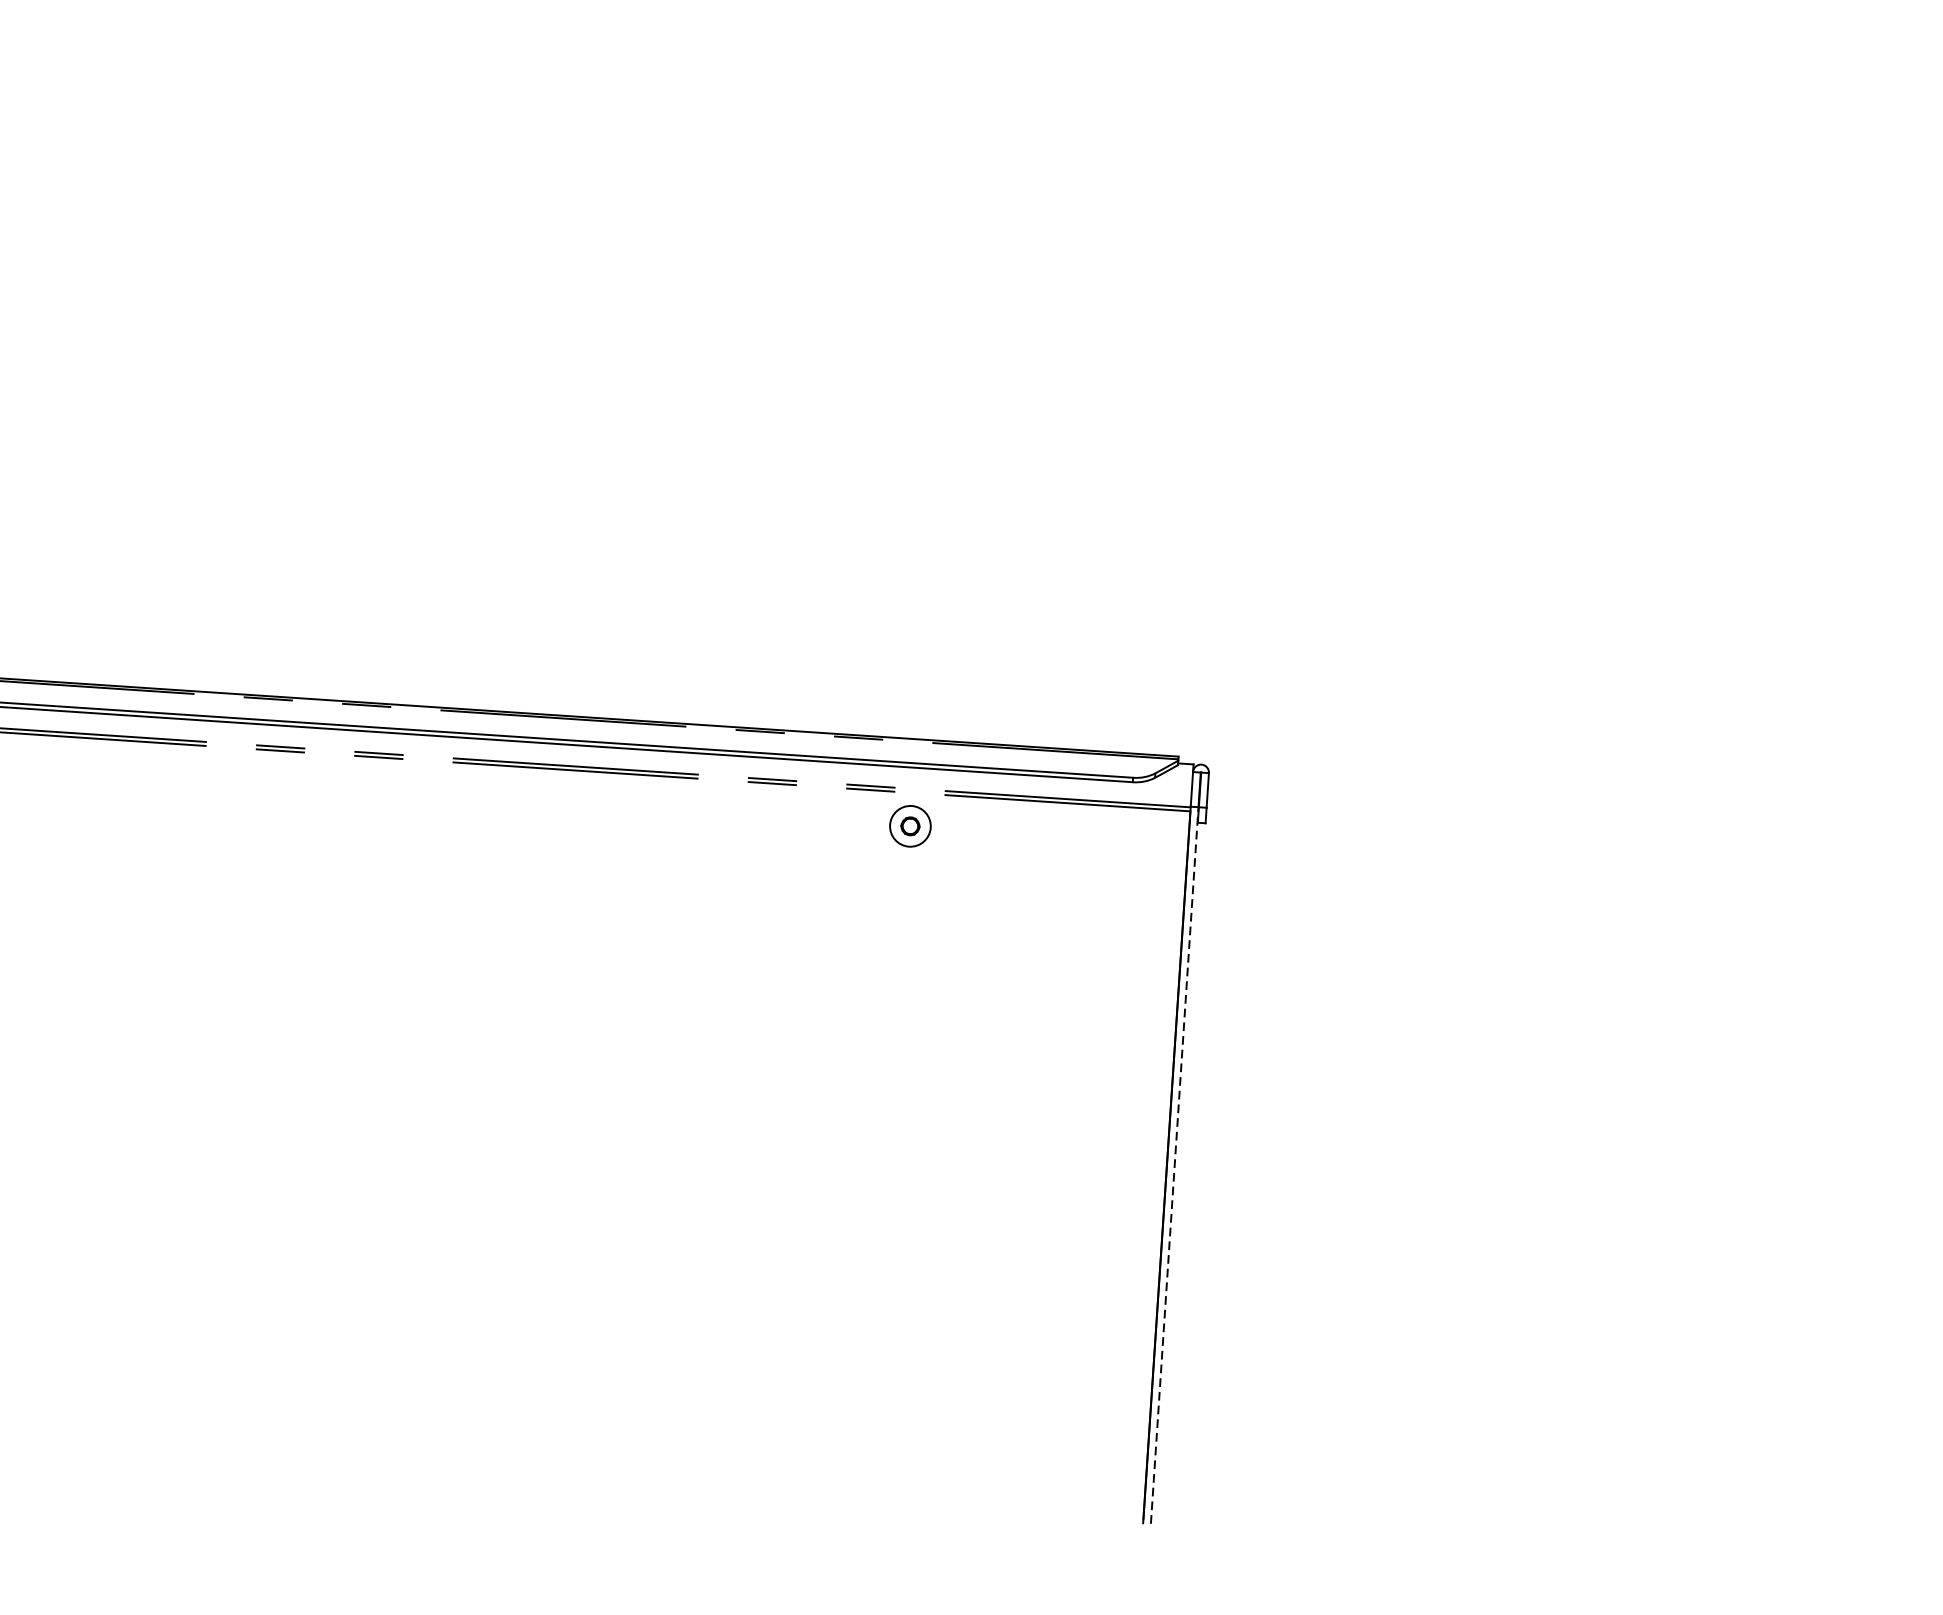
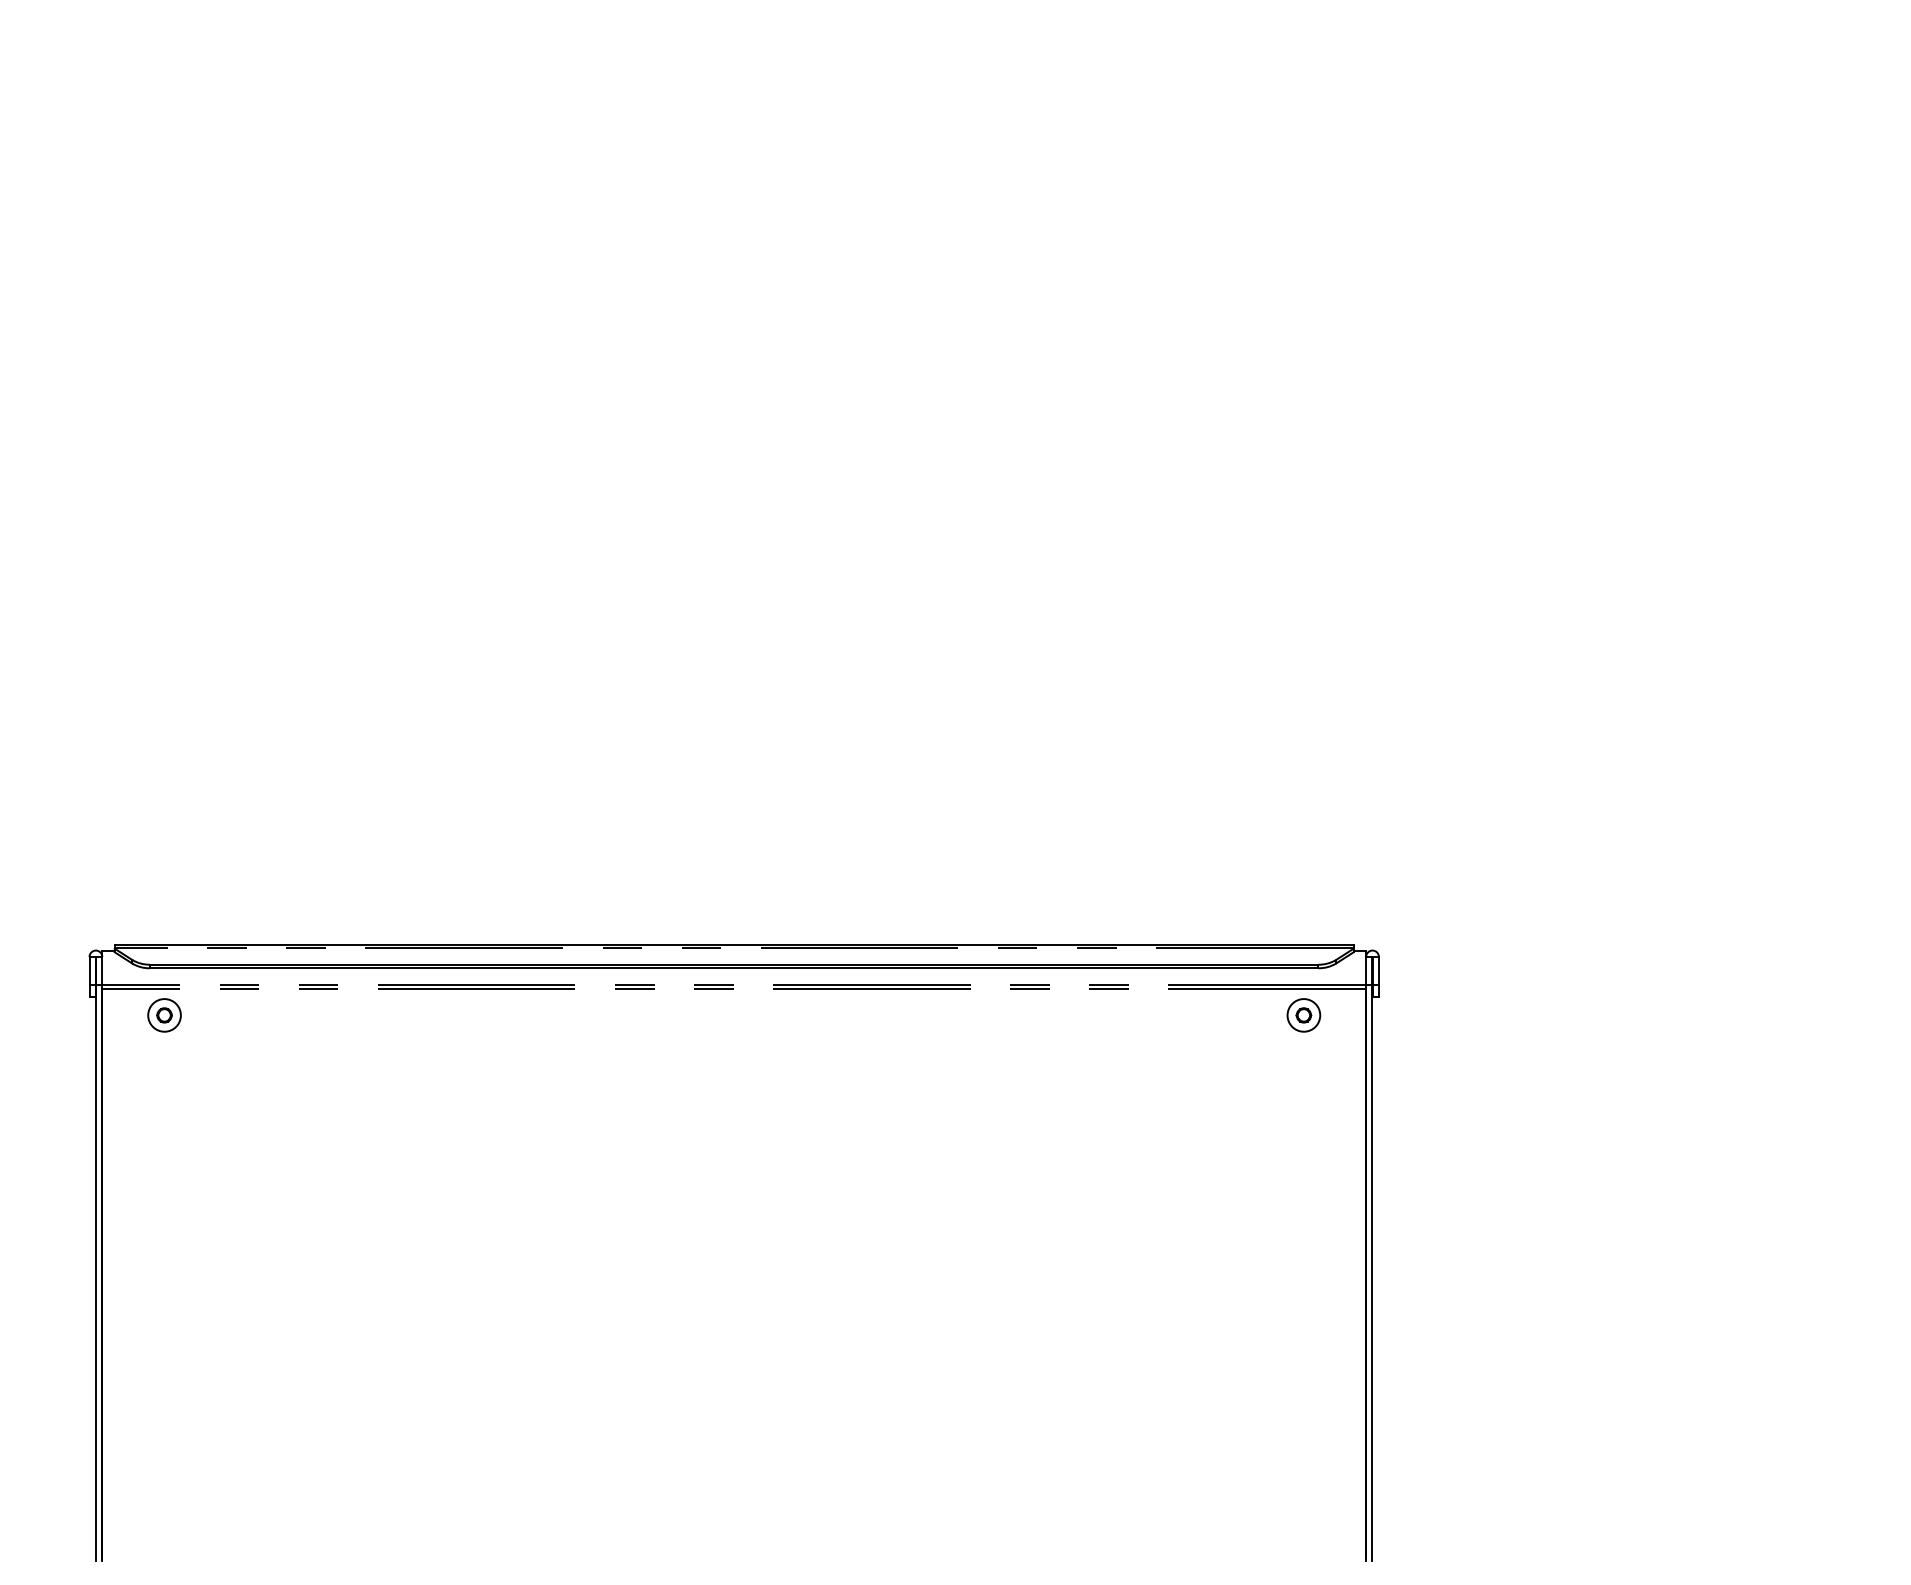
part: (909, 826) -> (1303, 1015), moved
line: (1174, 1165) -> (1372, 1272), dashed -> solid

